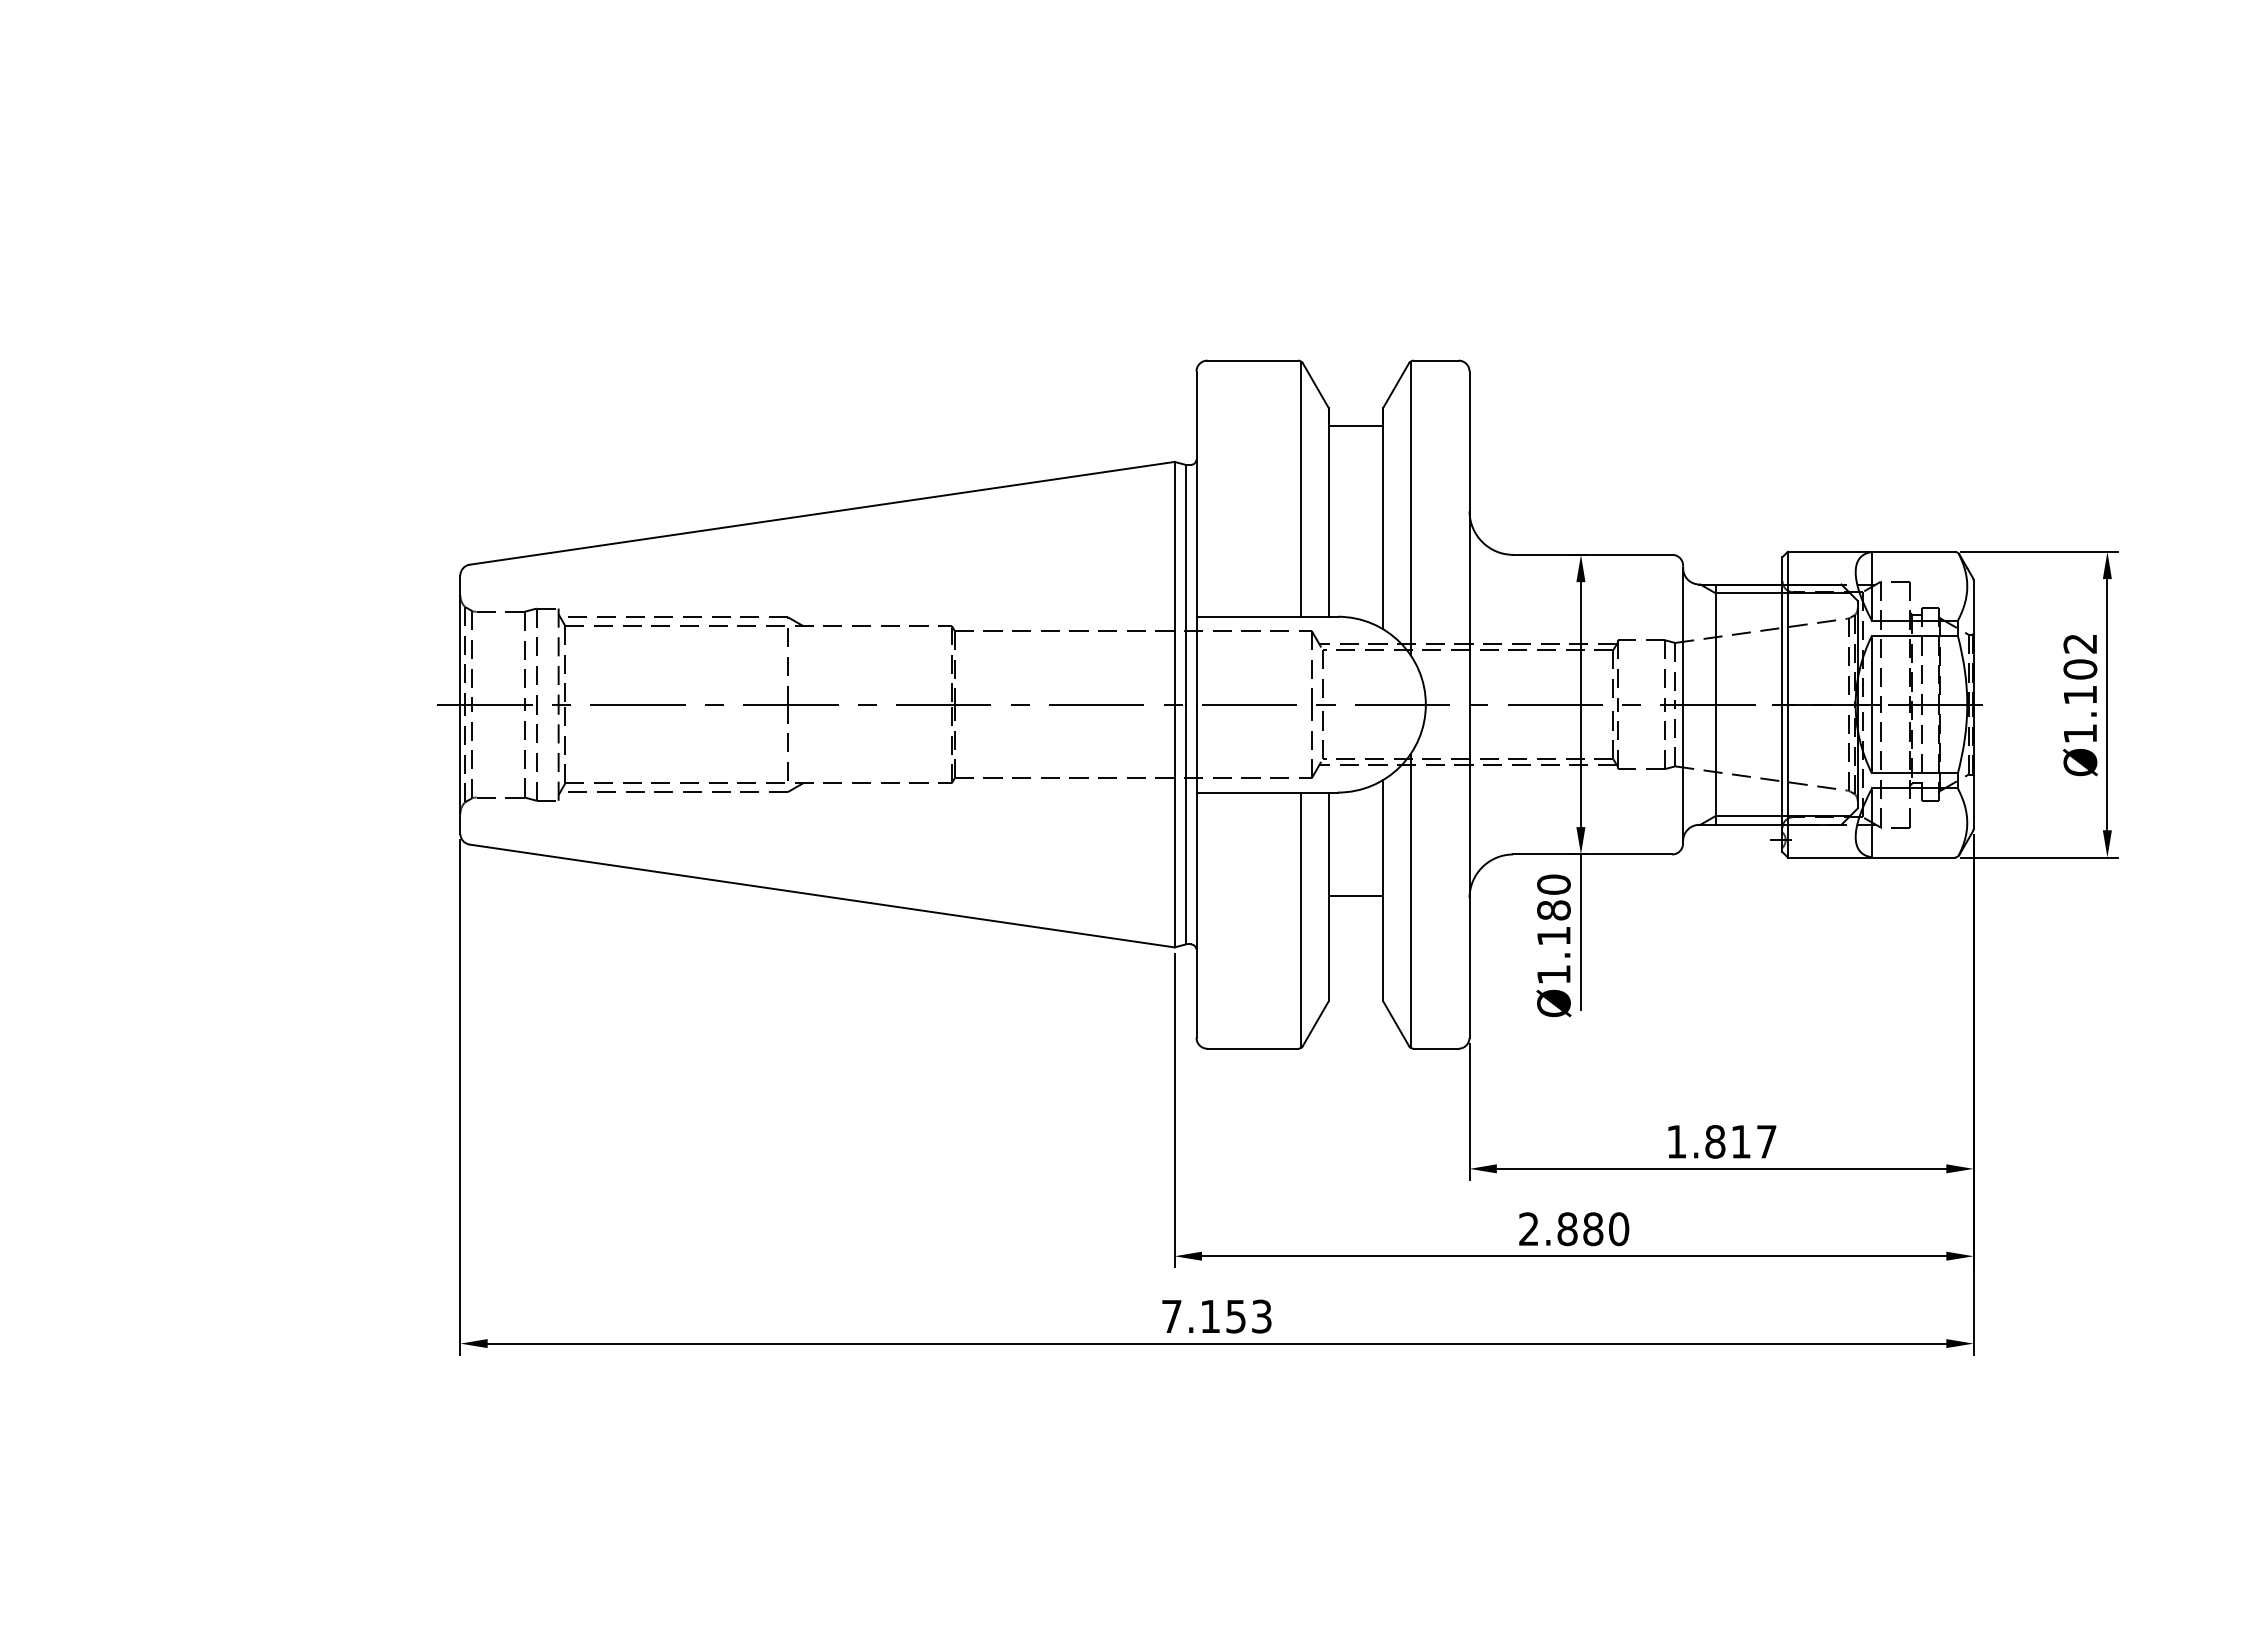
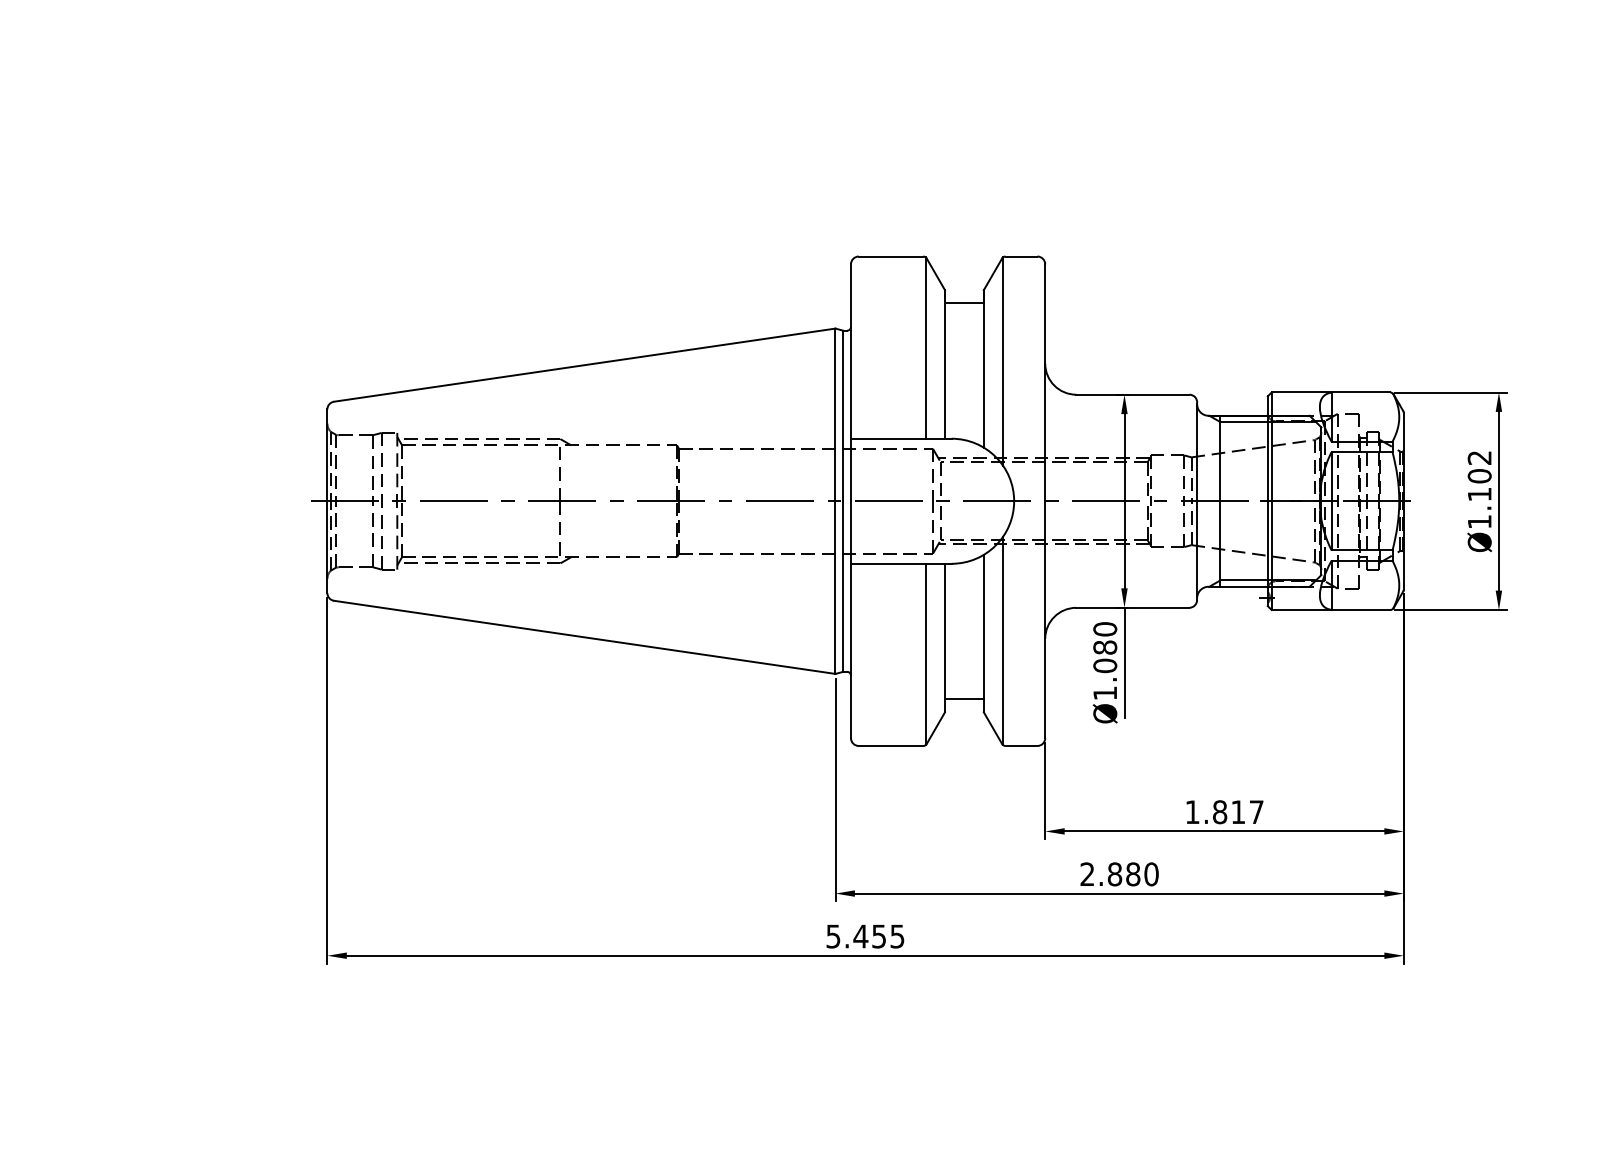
line: (1355, 896) -> (964, 699), moved
text: (1553, 936) -> (1104, 666), Ø1.180 -> Ø1.080
text: (1216, 1316) -> (865, 936), 7.153 -> 5.455

